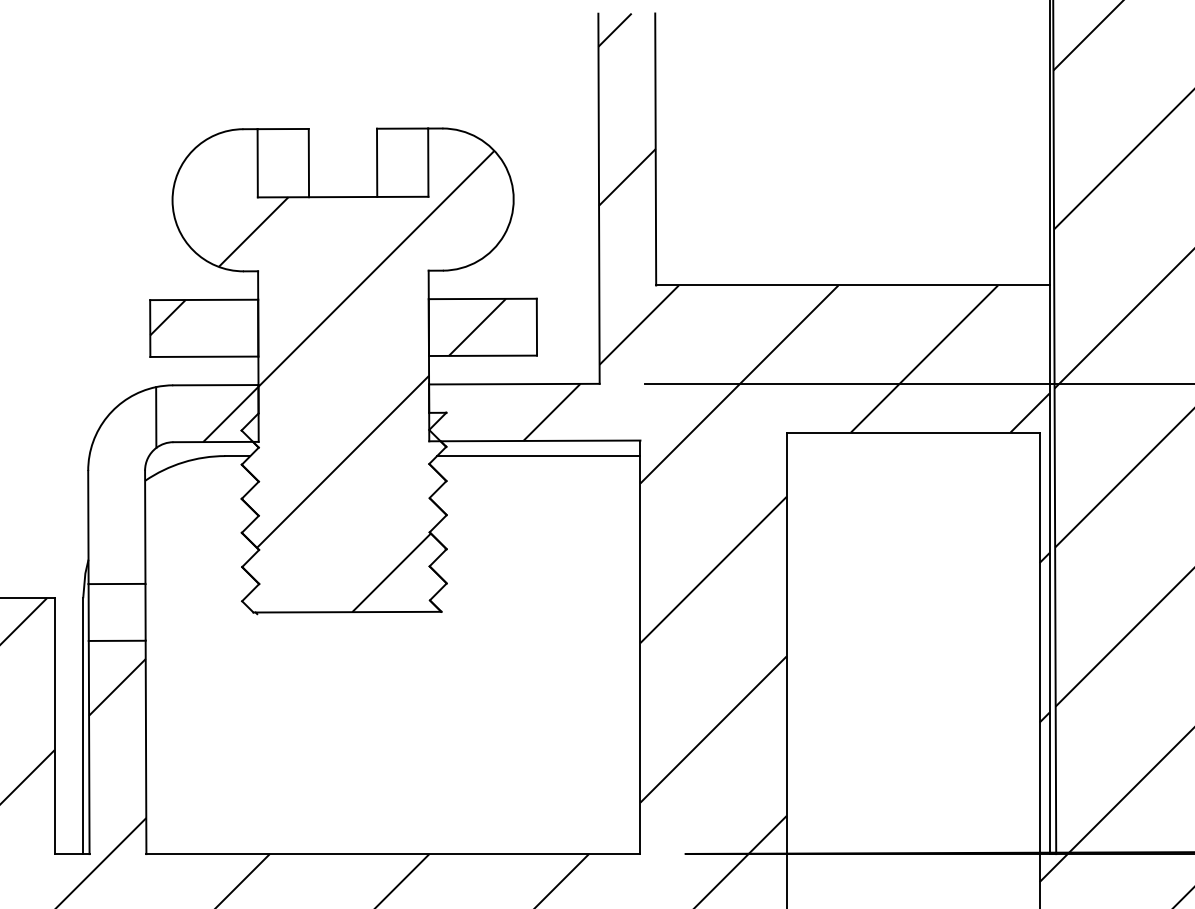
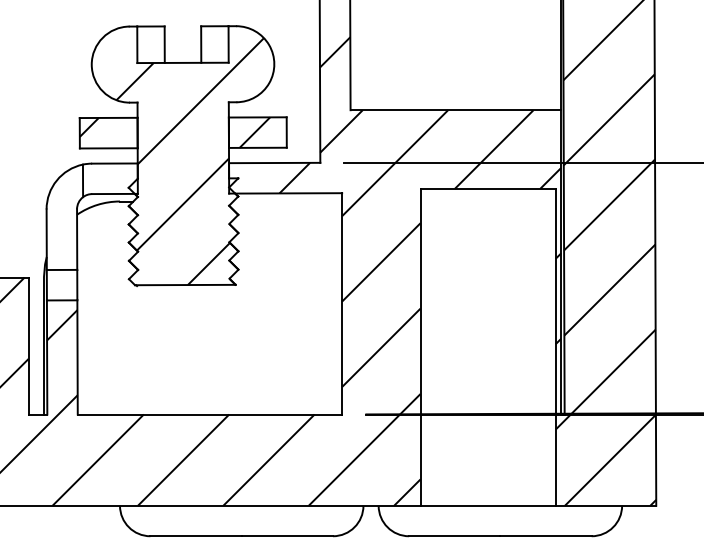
hatch: (230, 414) -> (122, 179), removed
line: (538, 456) -> (287, 201), removed

